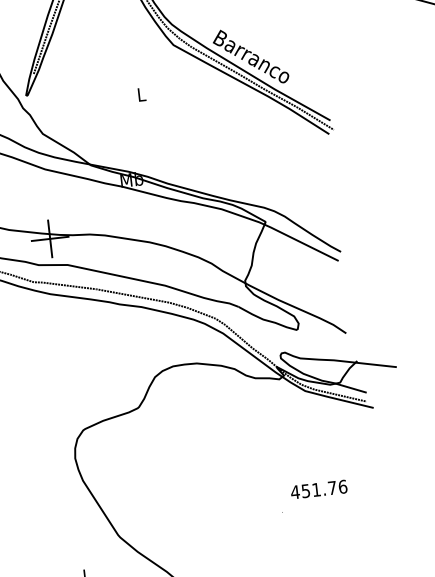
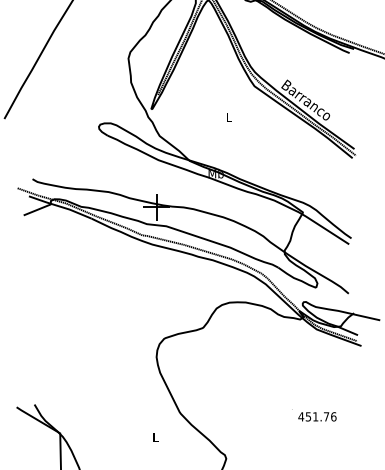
text: (319, 489) -> (317, 416), moved

